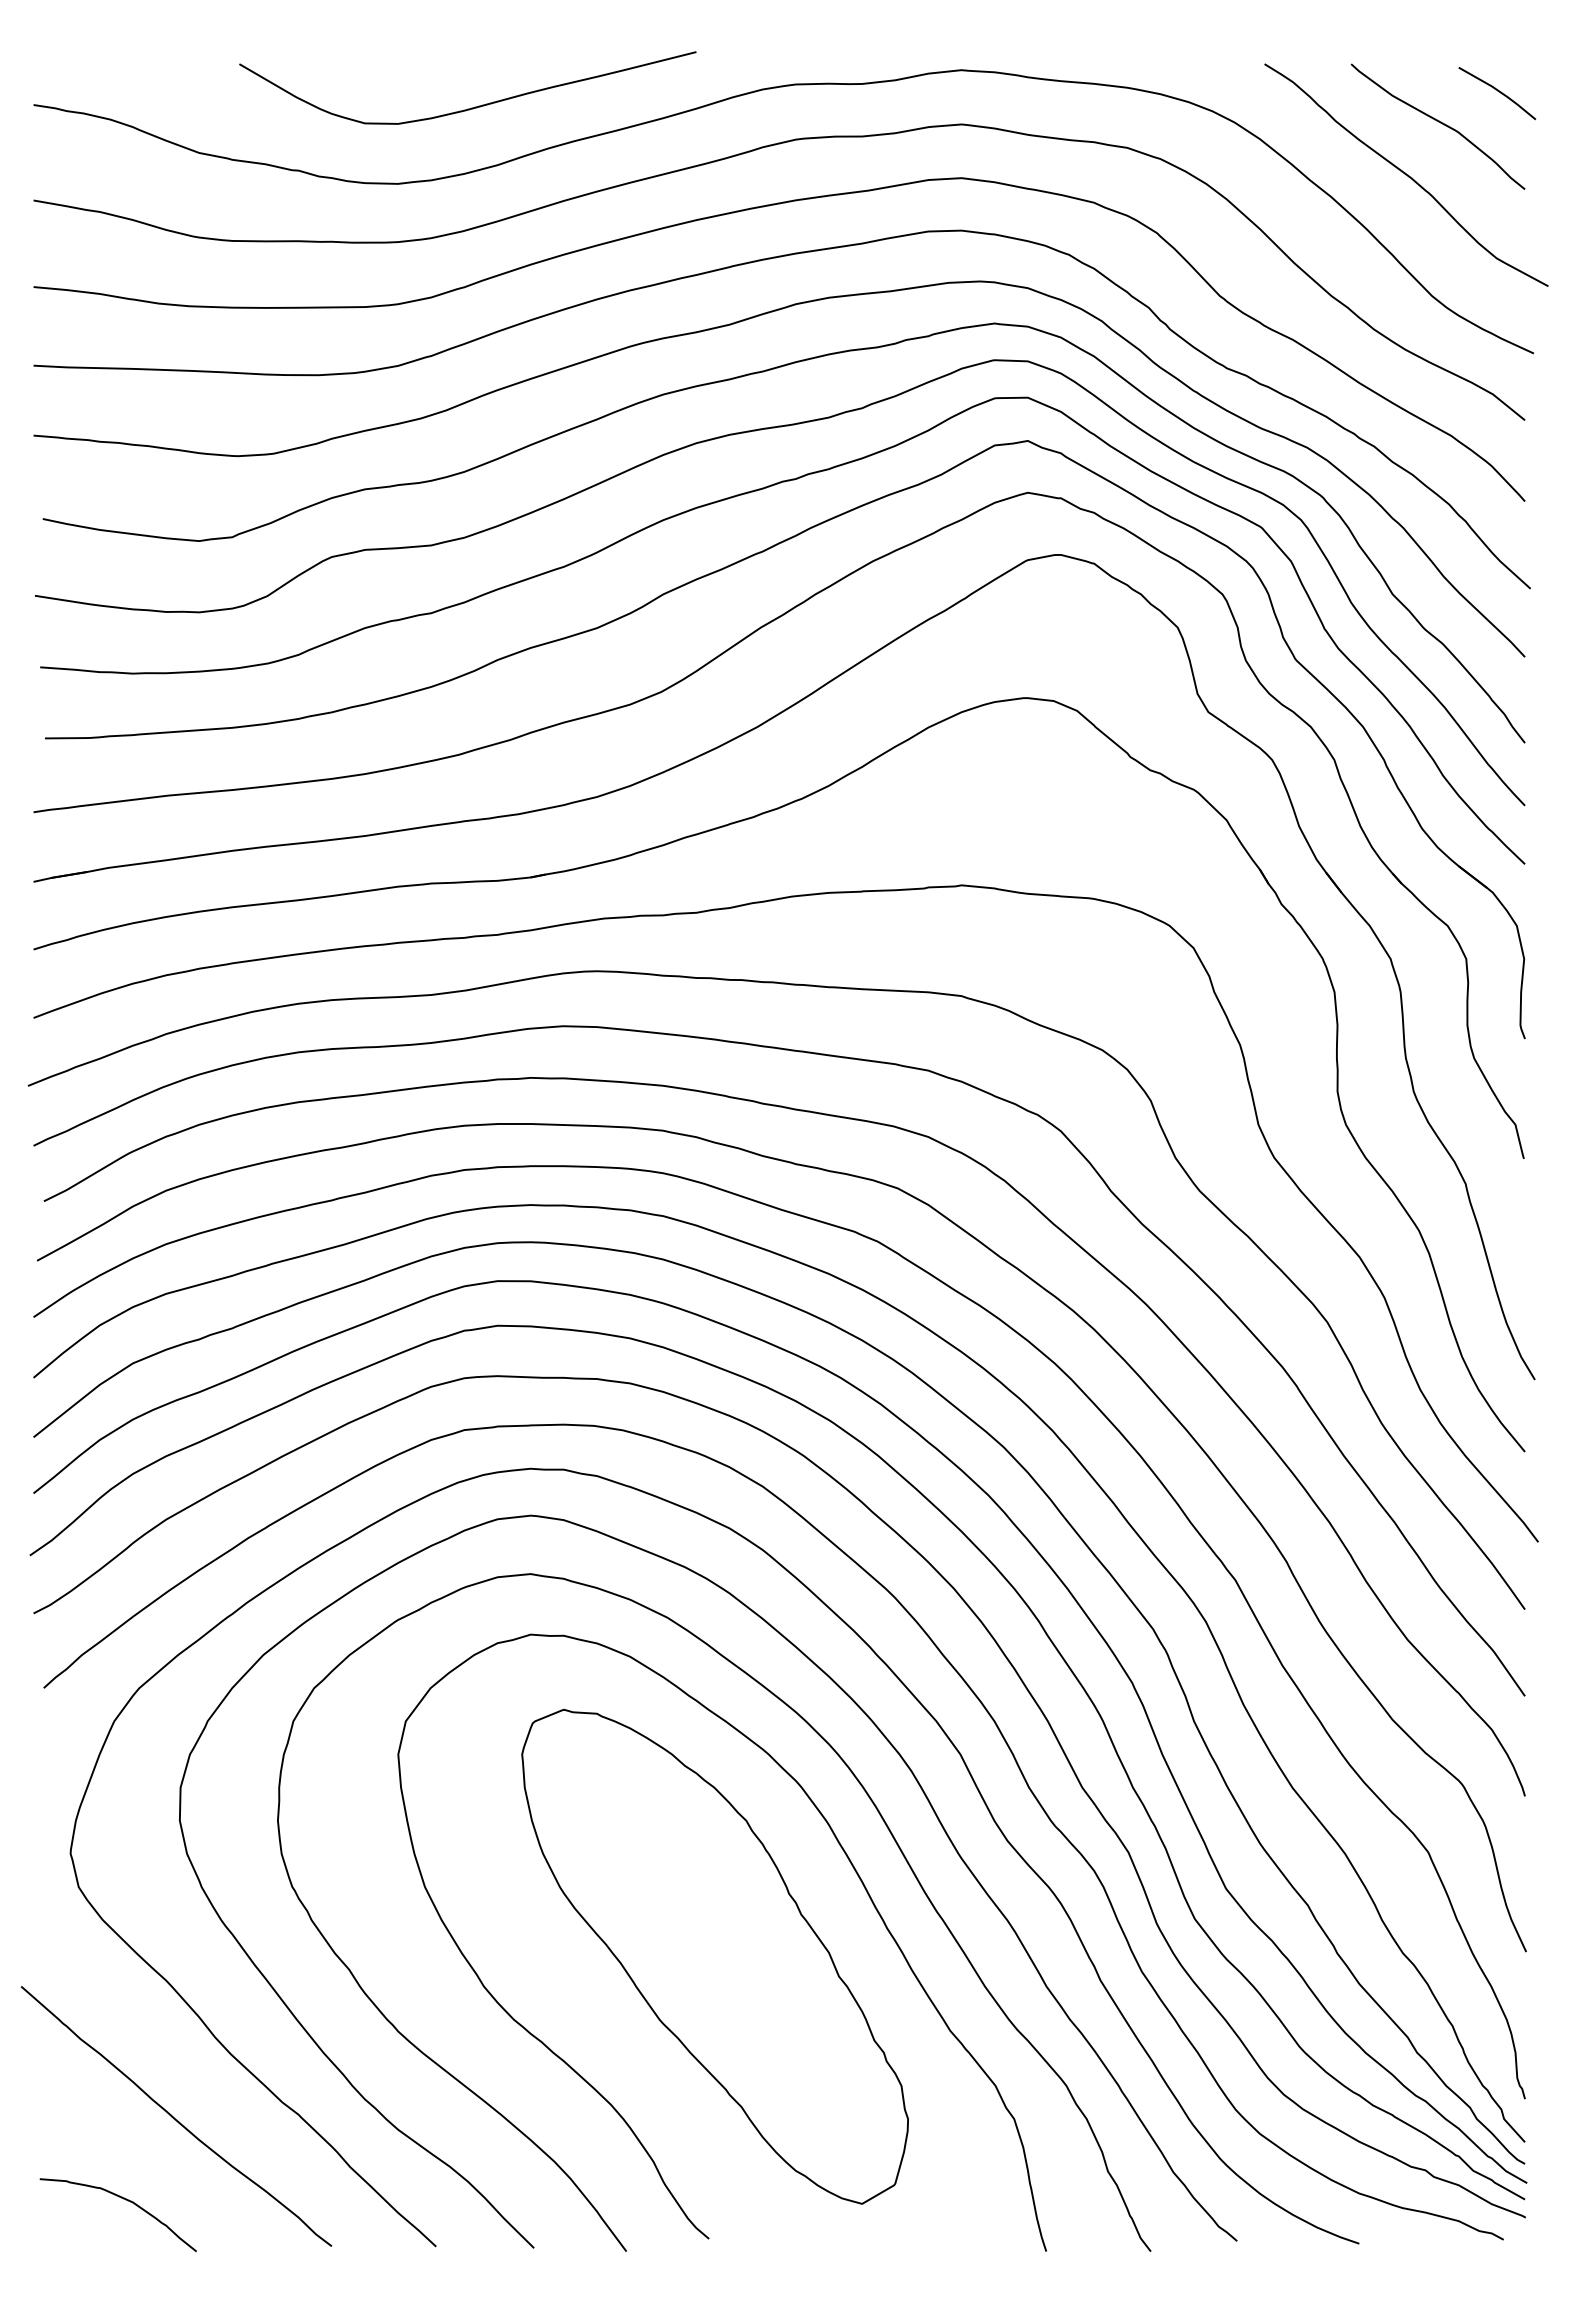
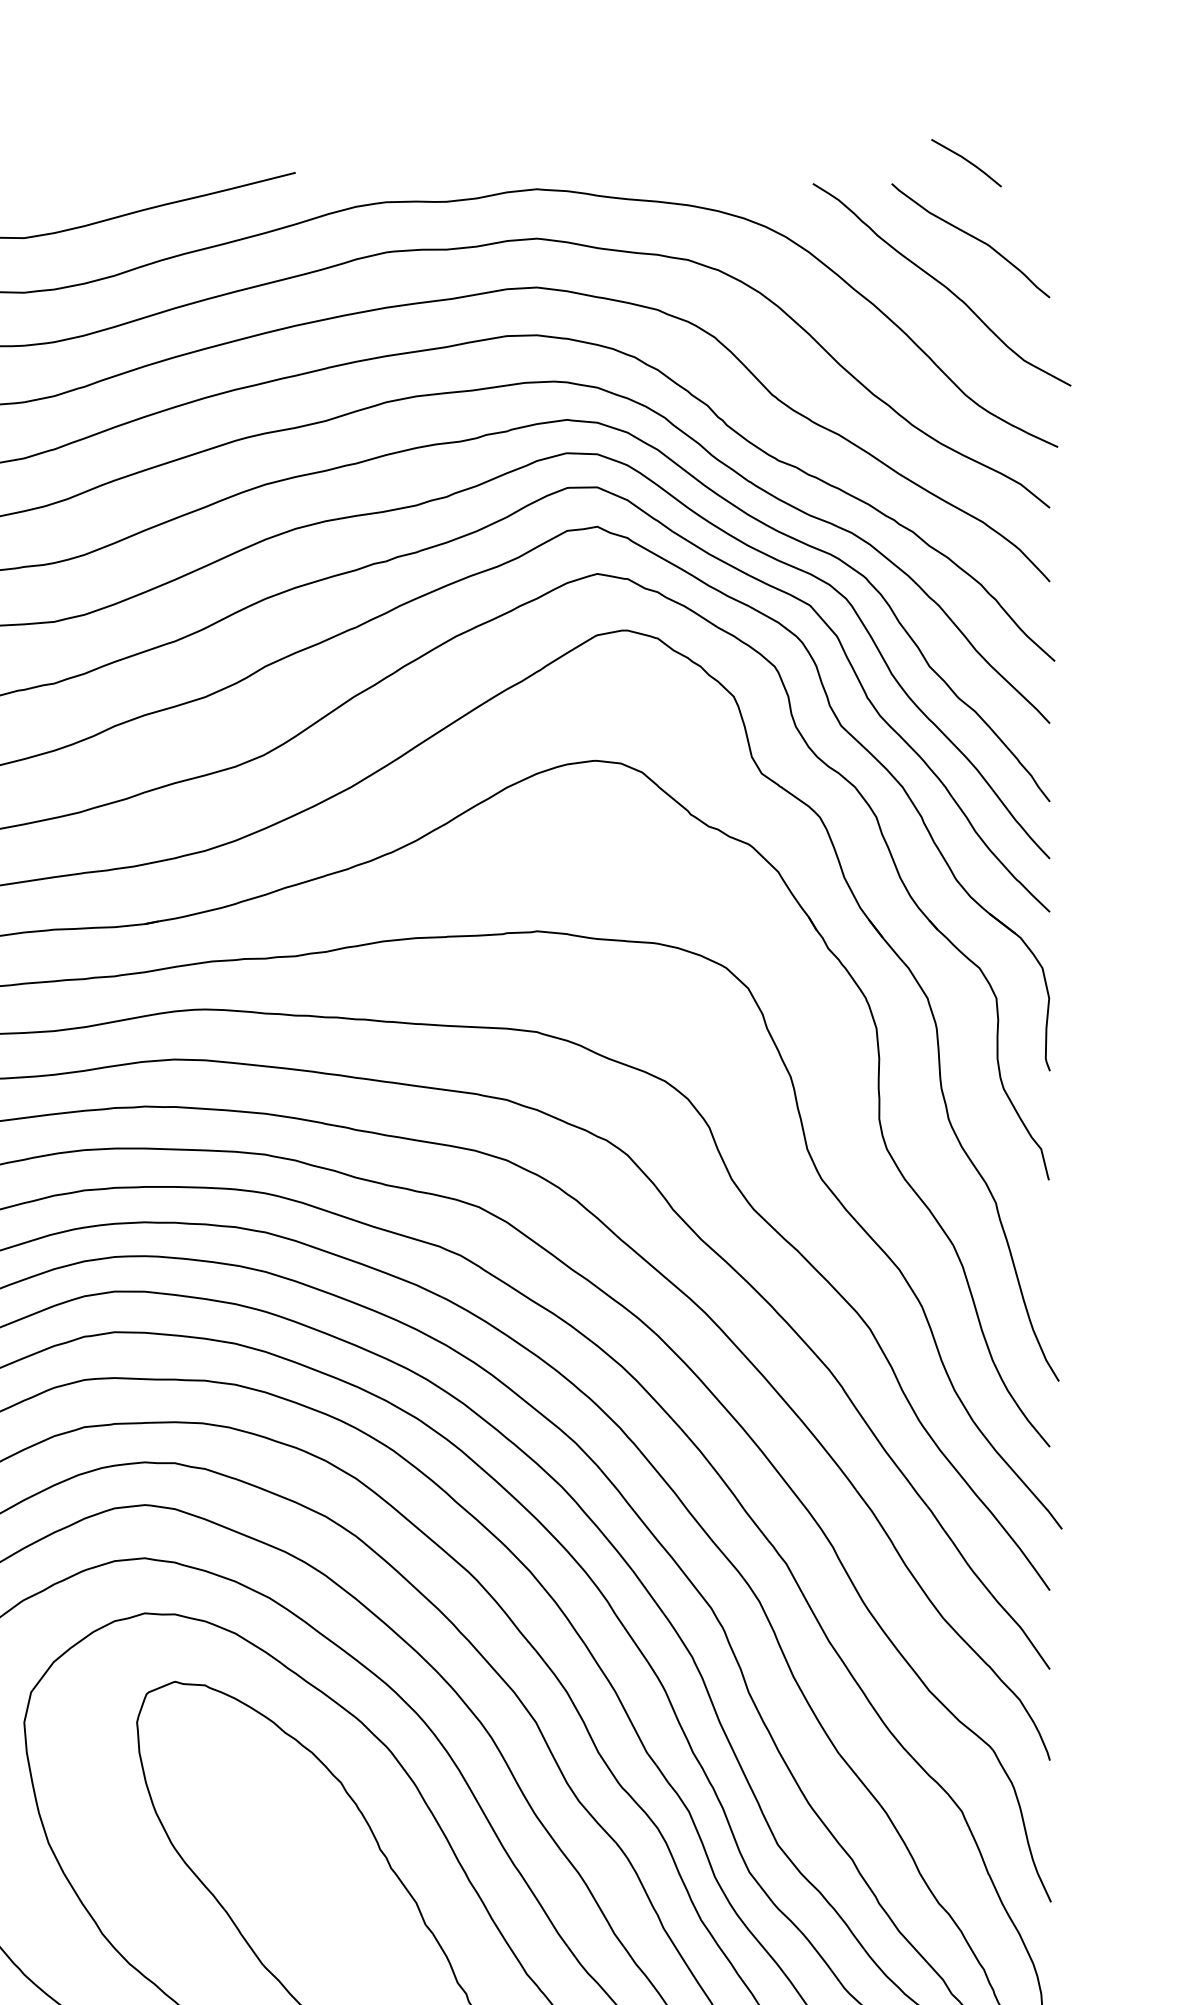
line: (1498, 92) -> (967, 162), moved

